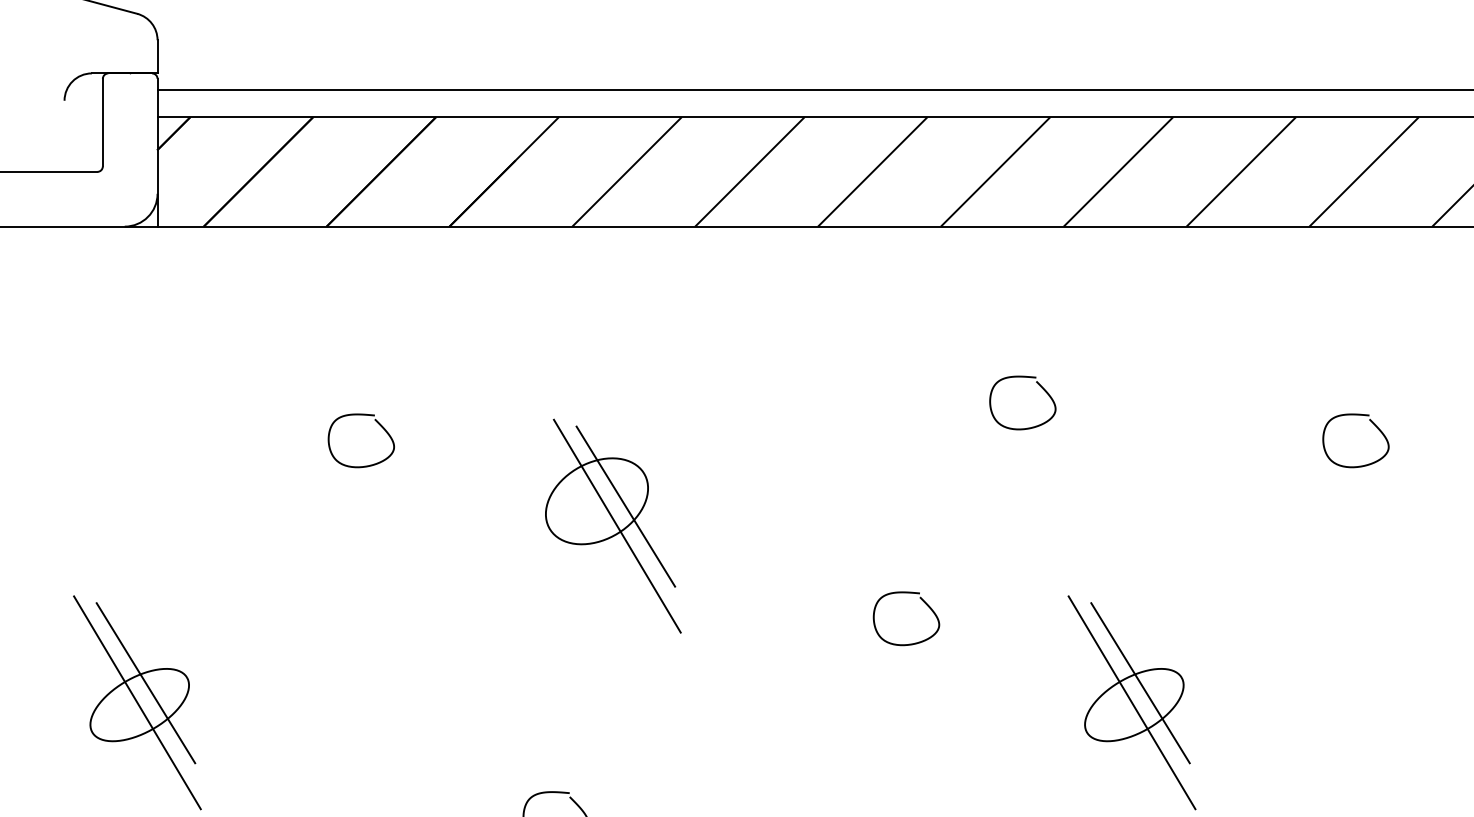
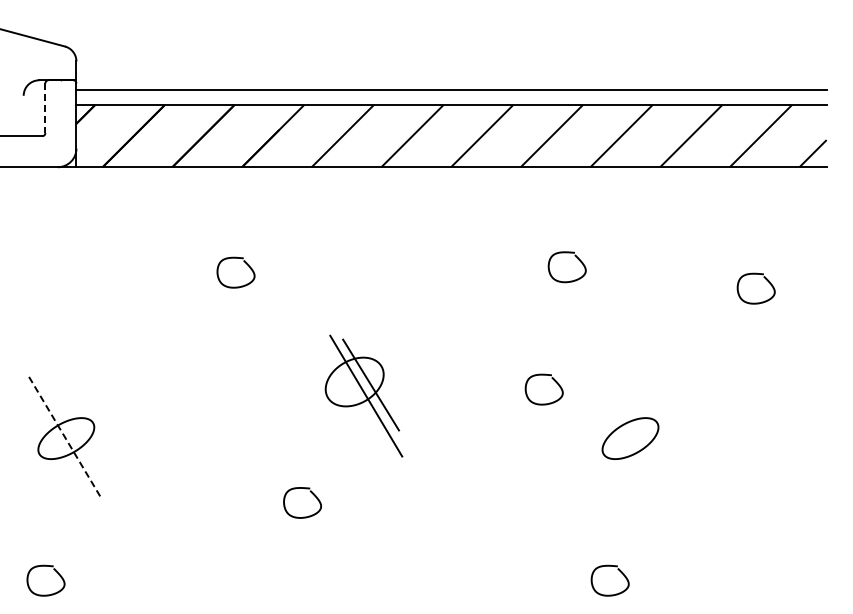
line: (103, 123) -> (45, 108), solid -> dashed
curve: (376, 422) -> (244, 262), moved
part: (612, 525) -> (363, 395), moved
curve: (920, 600) -> (552, 379), moved
line: (145, 681) -> (69, 425), removed
line: (1139, 681) -> (633, 425), removed
line: (1132, 701) -> (629, 436), removed
line: (138, 703) -> (65, 437), solid -> dashed

